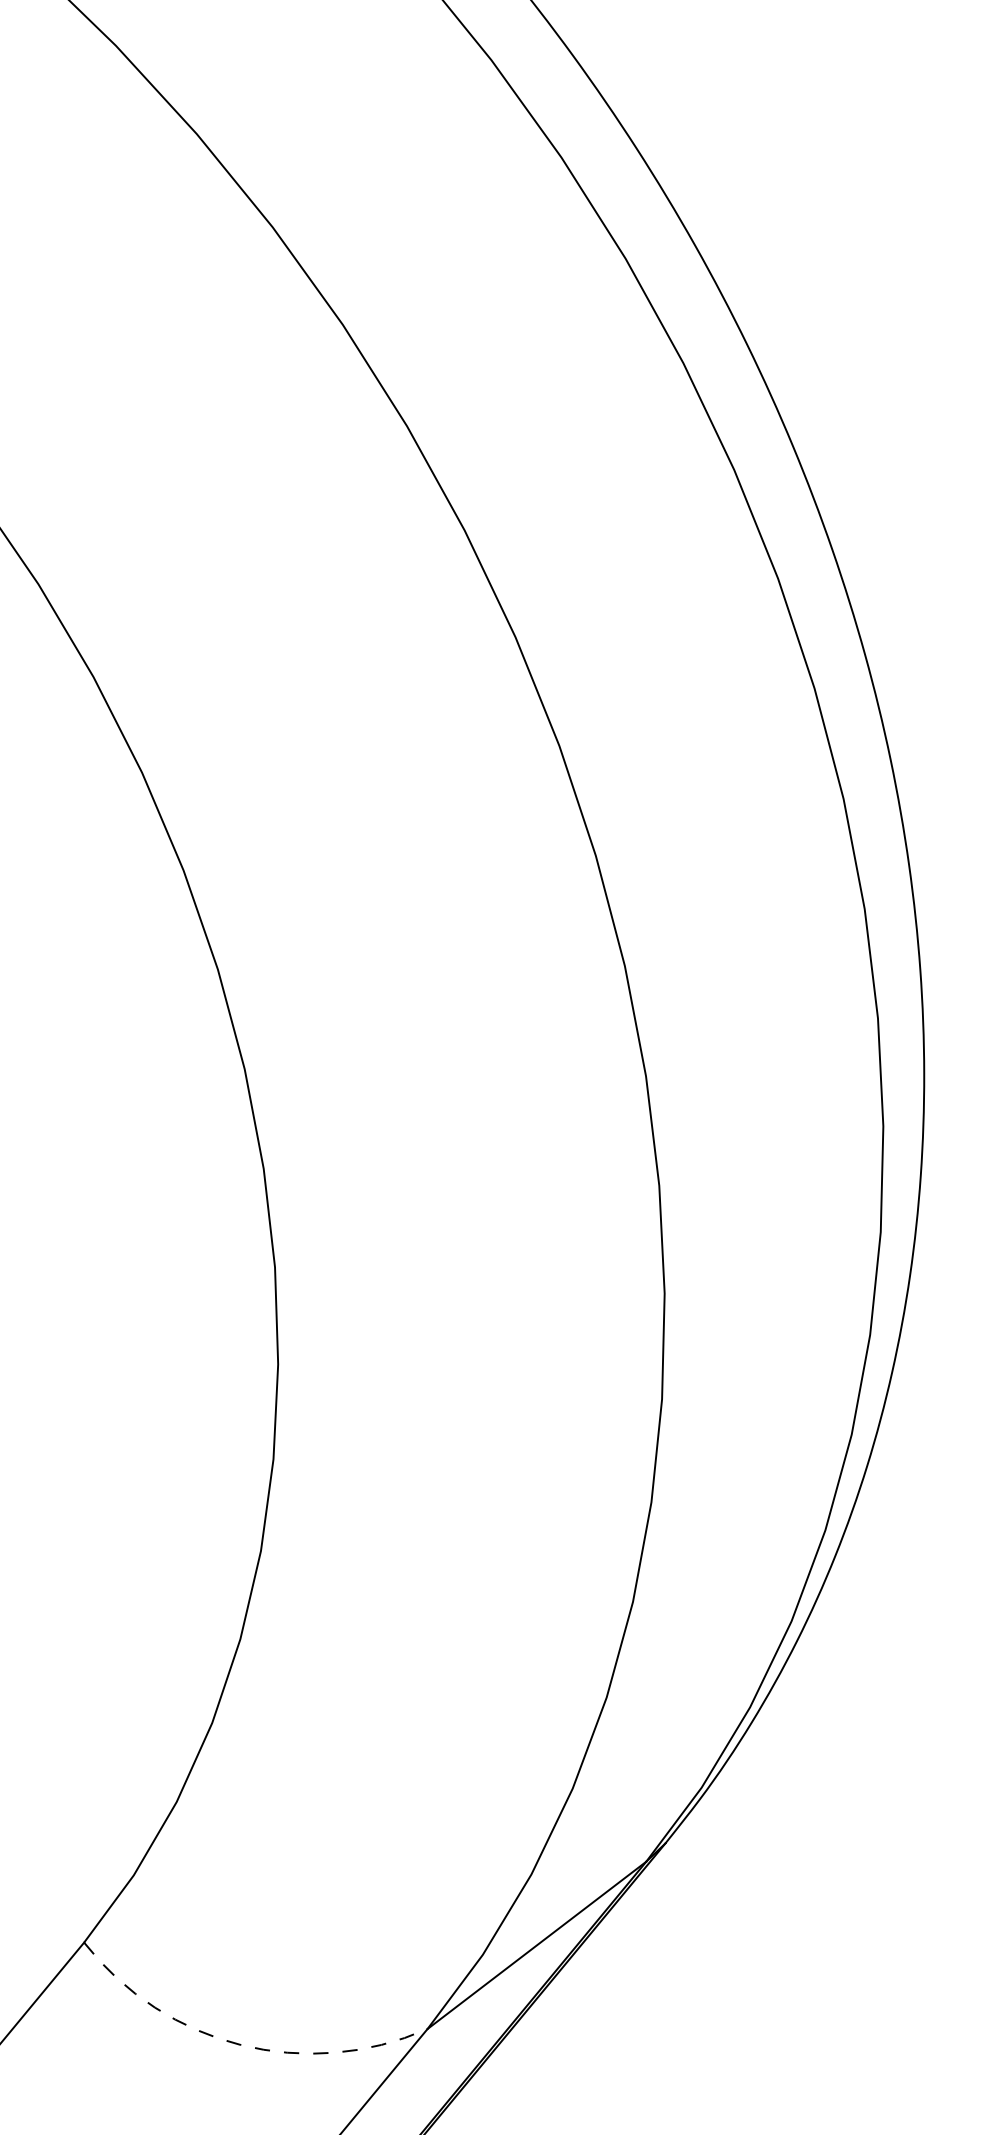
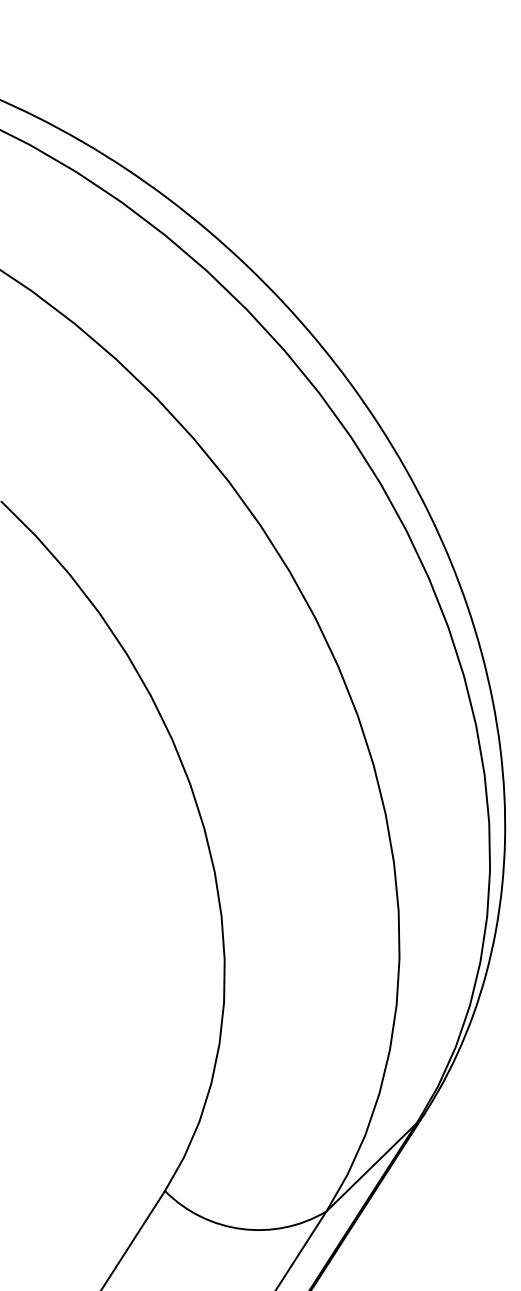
arc: (241, 2046) -> (242, 1229), dashed -> solid

